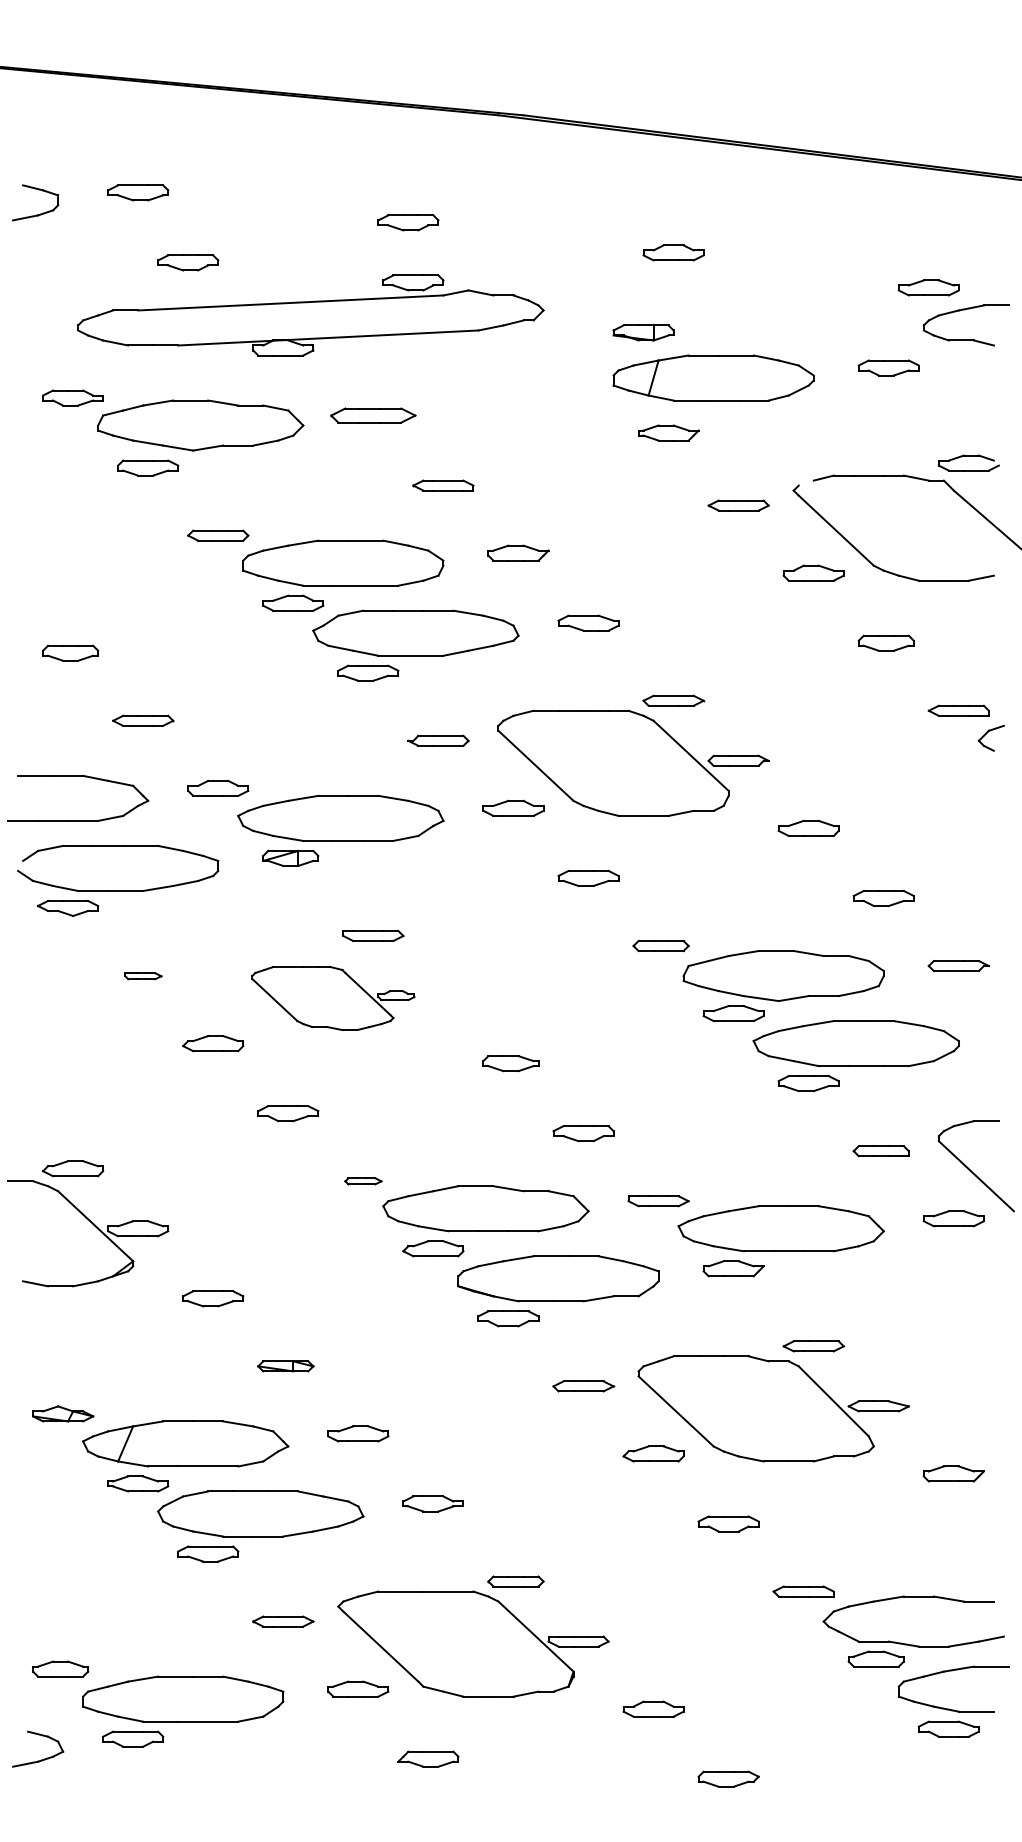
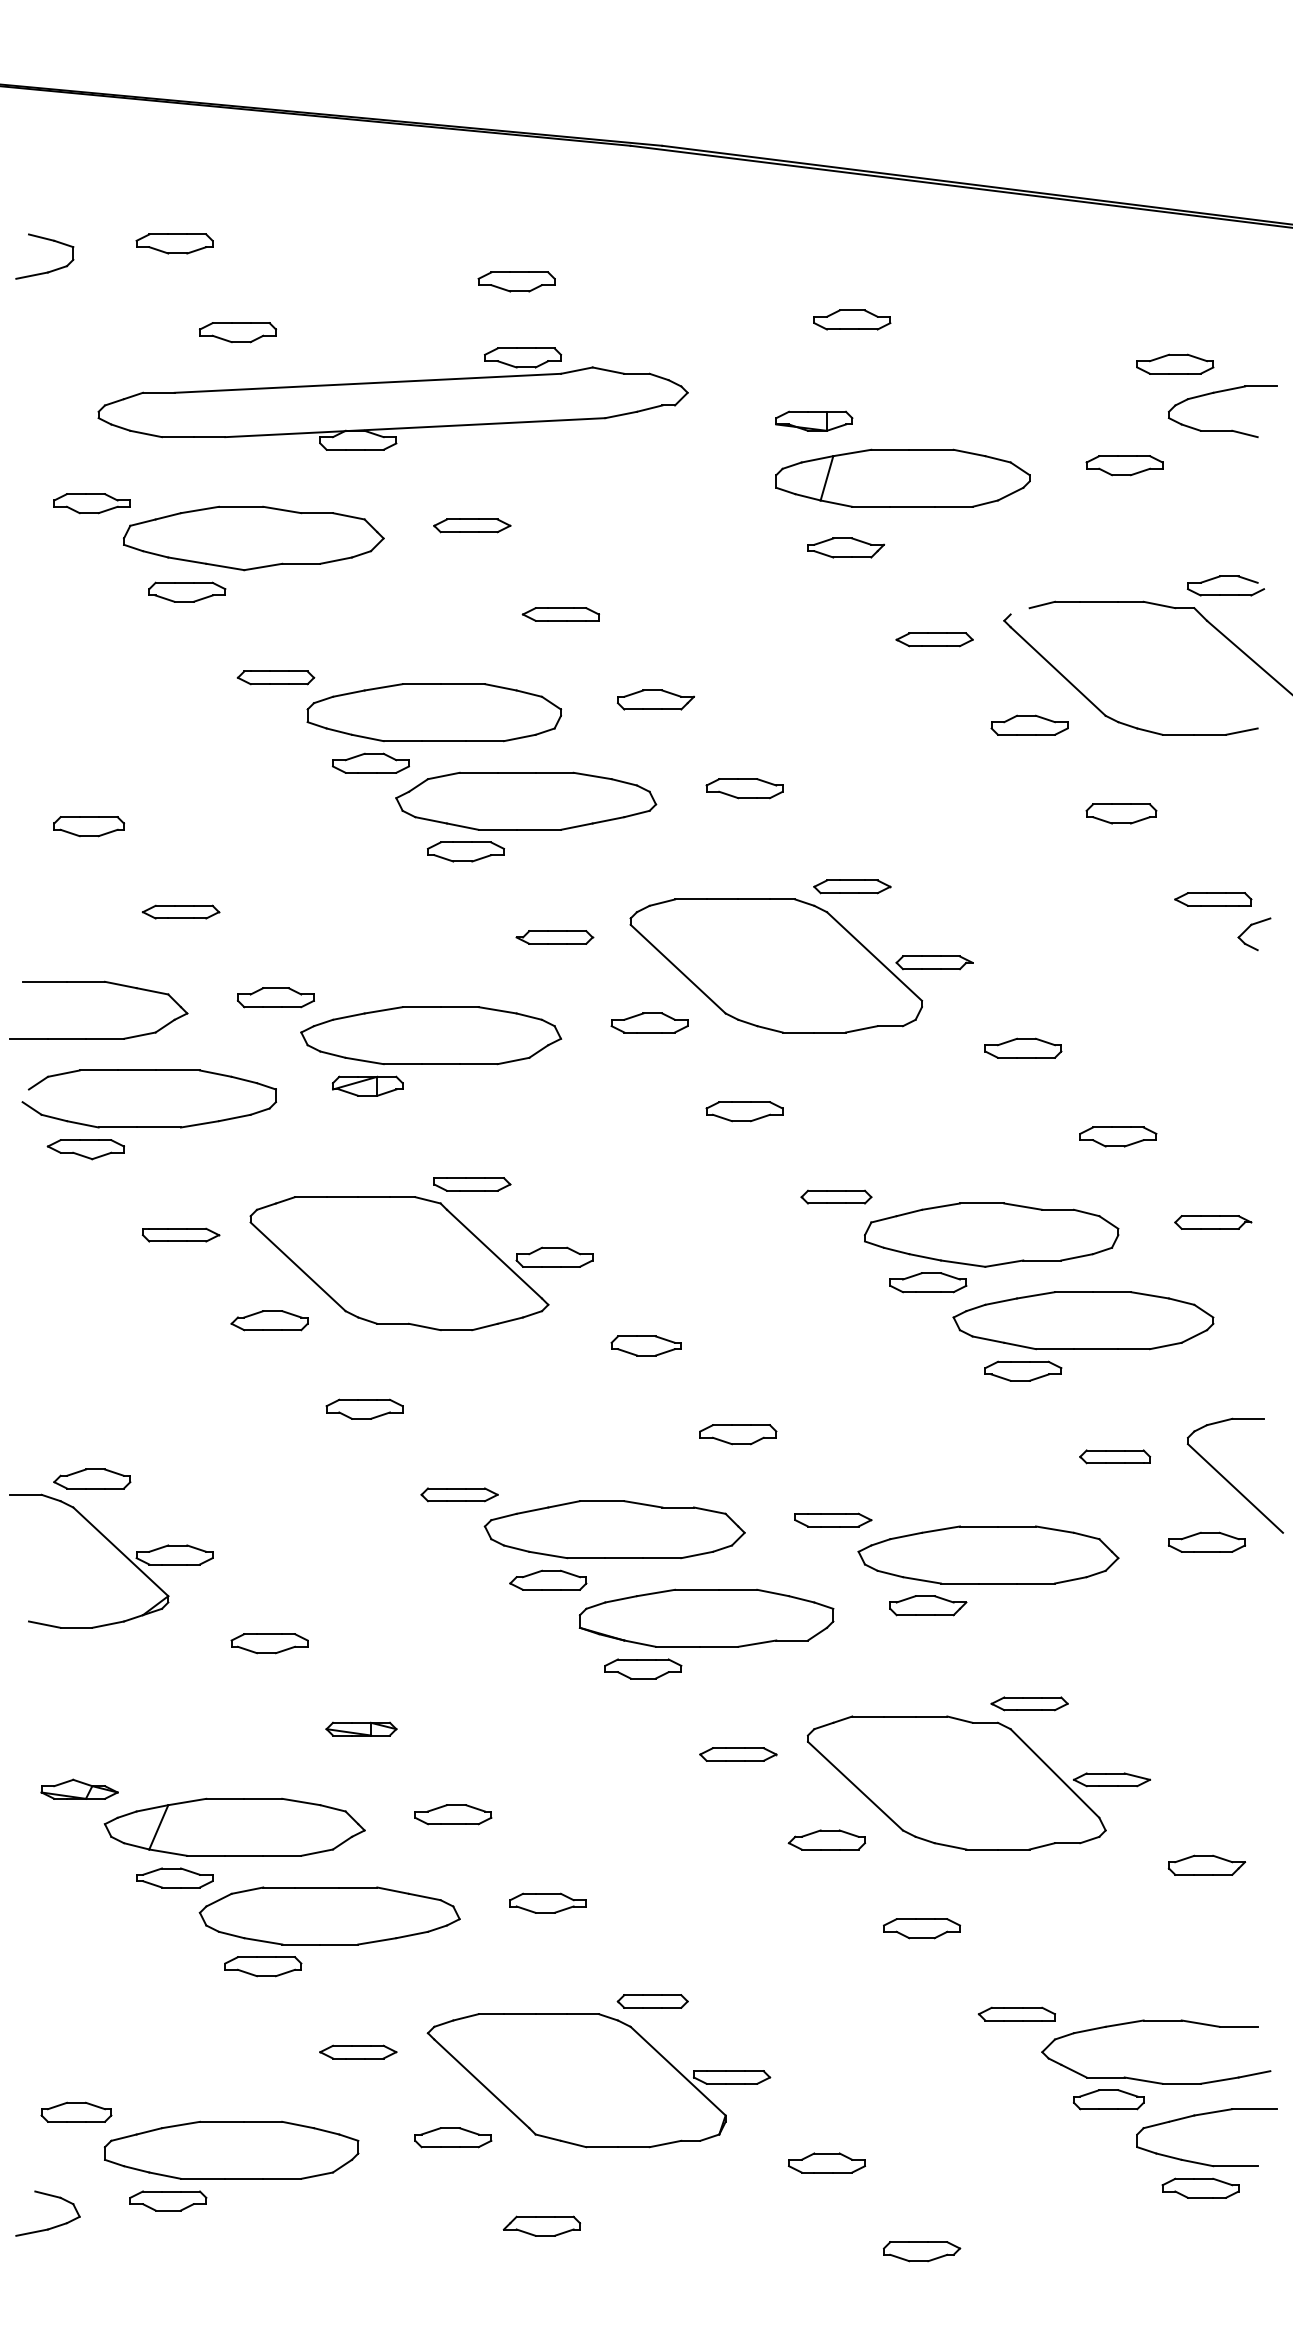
part: (373, 415) -> (472, 525), size x0.71
part: (143, 976) -> (181, 1235), size x1.67
part: (333, 998) -> (421, 1263), size x1.67
part: (363, 1181) -> (459, 1495), size x1.67

